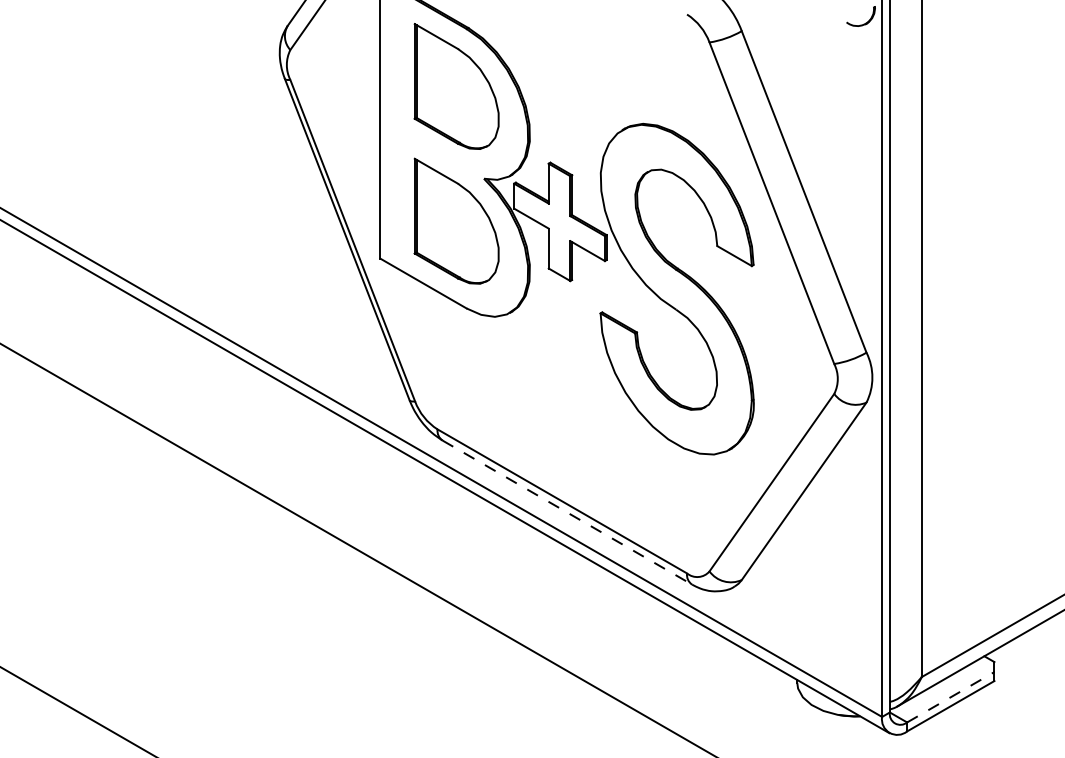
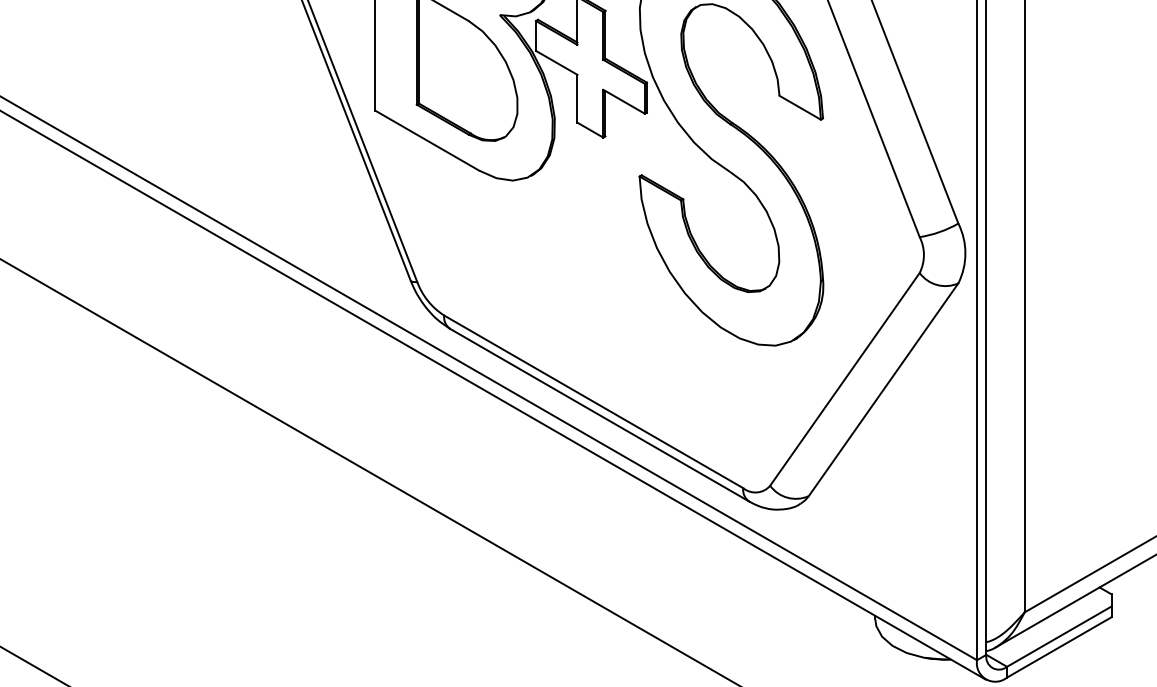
line: (567, 512) -> (599, 415), dashed -> solid
line: (951, 697) -> (1060, 636), dashed -> solid

